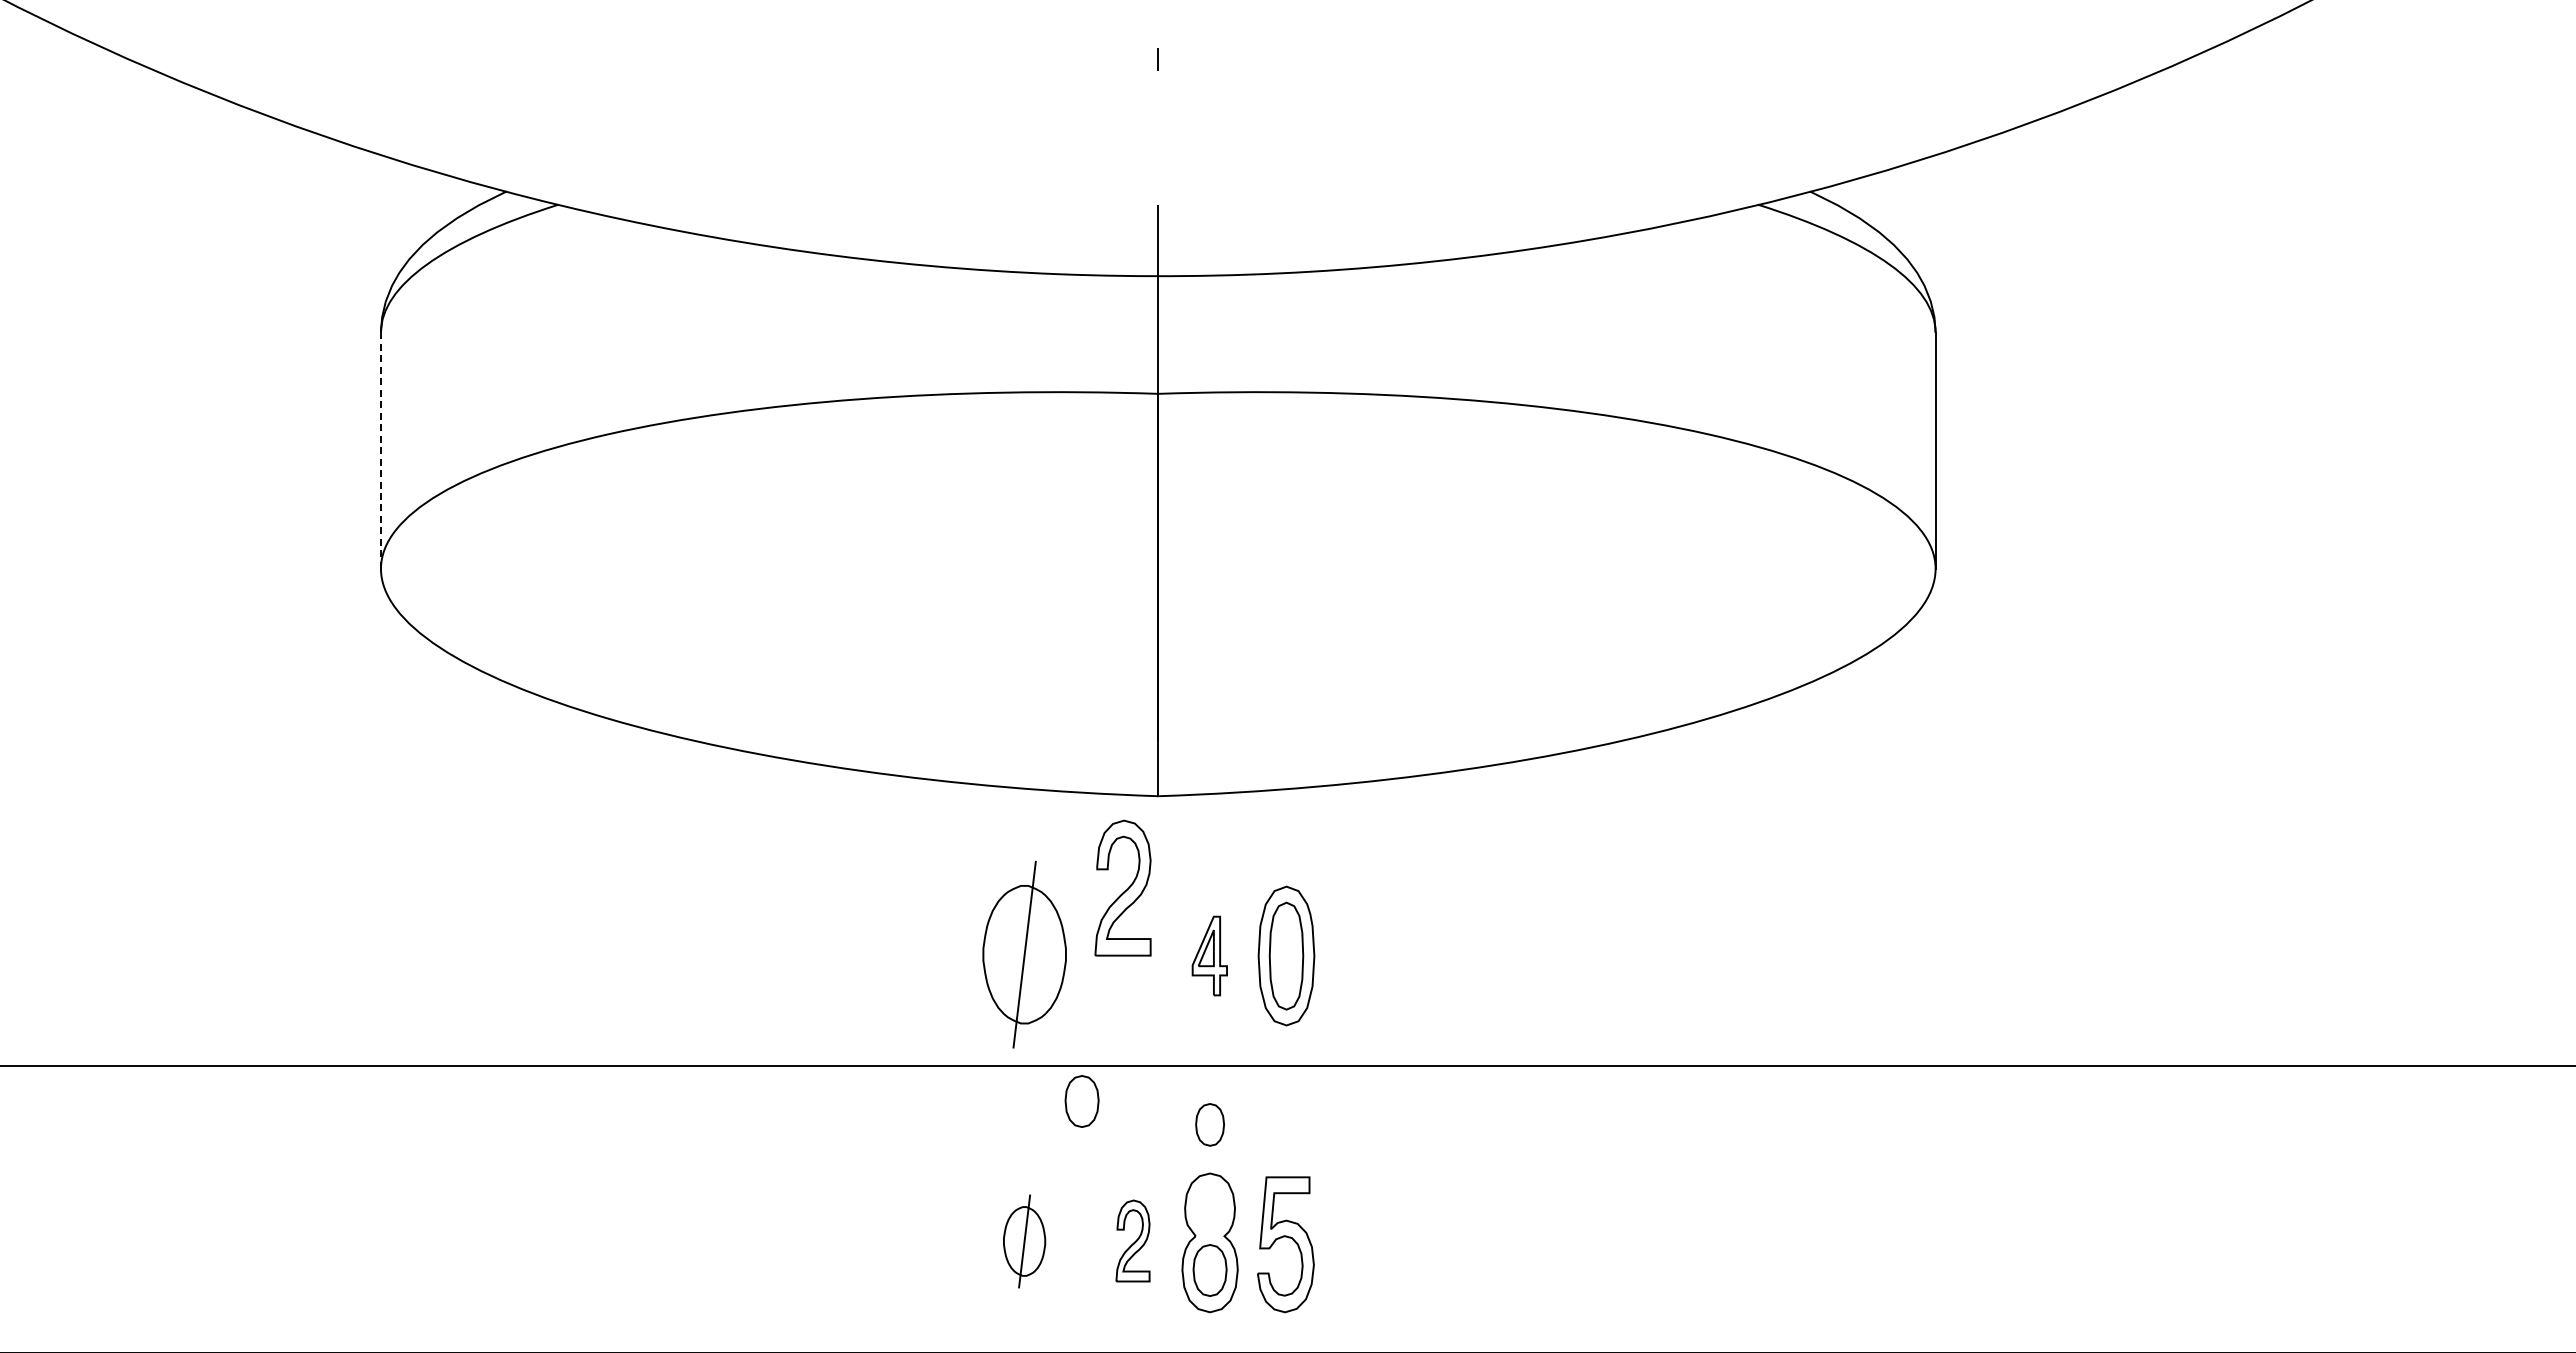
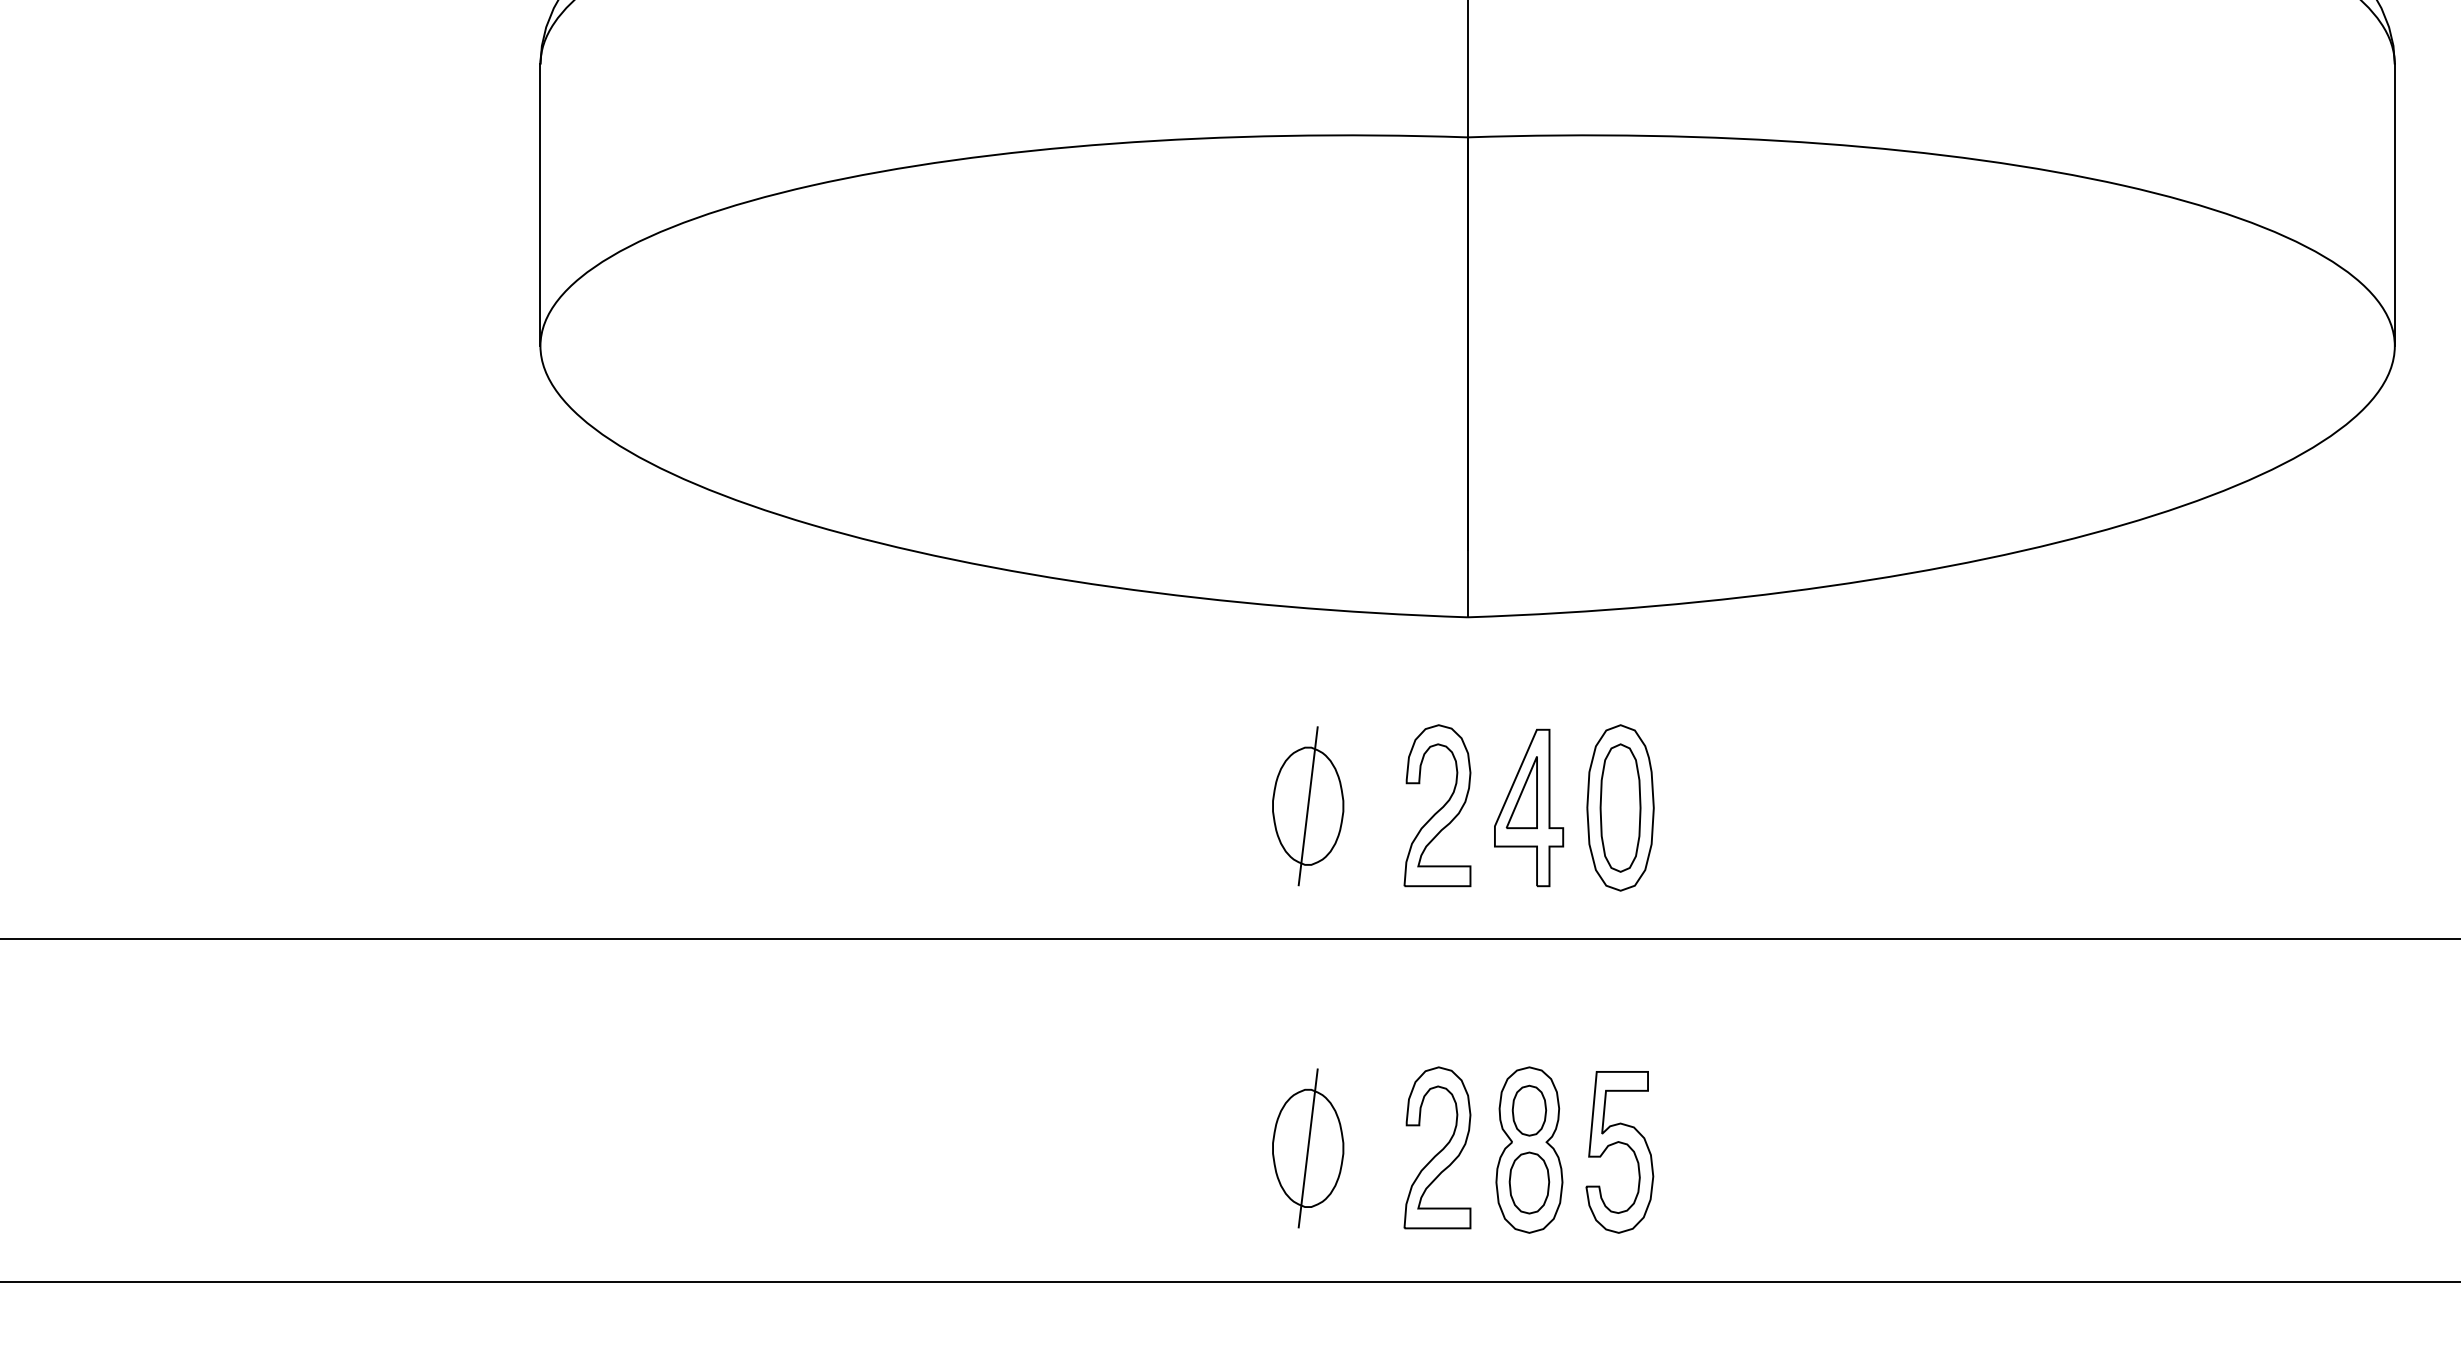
line: (380, 450) -> (539, 204), dashed -> solid
part: (1122, 887) -> (1436, 804), moved
part: (1024, 954) -> (1308, 806), size x0.71
part: (1209, 955) -> (1528, 807), size x1.67
part: (1081, 1101) -> (1376, 981), removed
part: (1209, 1124) -> (1528, 1110), moved
part: (1132, 1240) -> (1436, 1147), size x1.67
part: (1024, 1241) -> (1308, 1148), size x1.43

